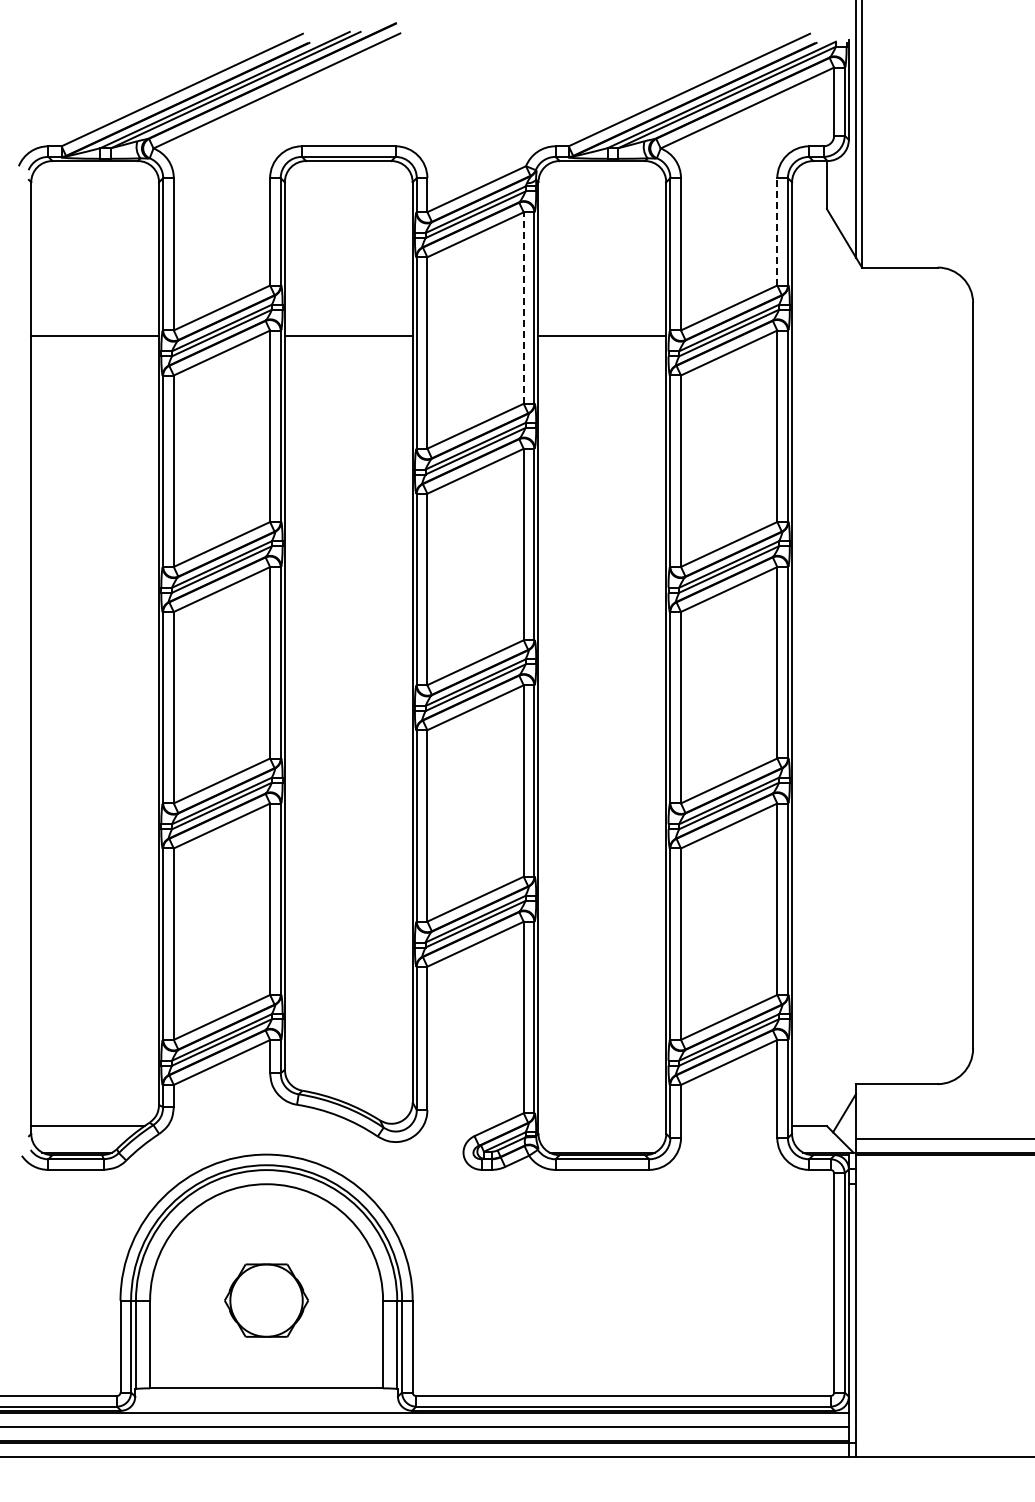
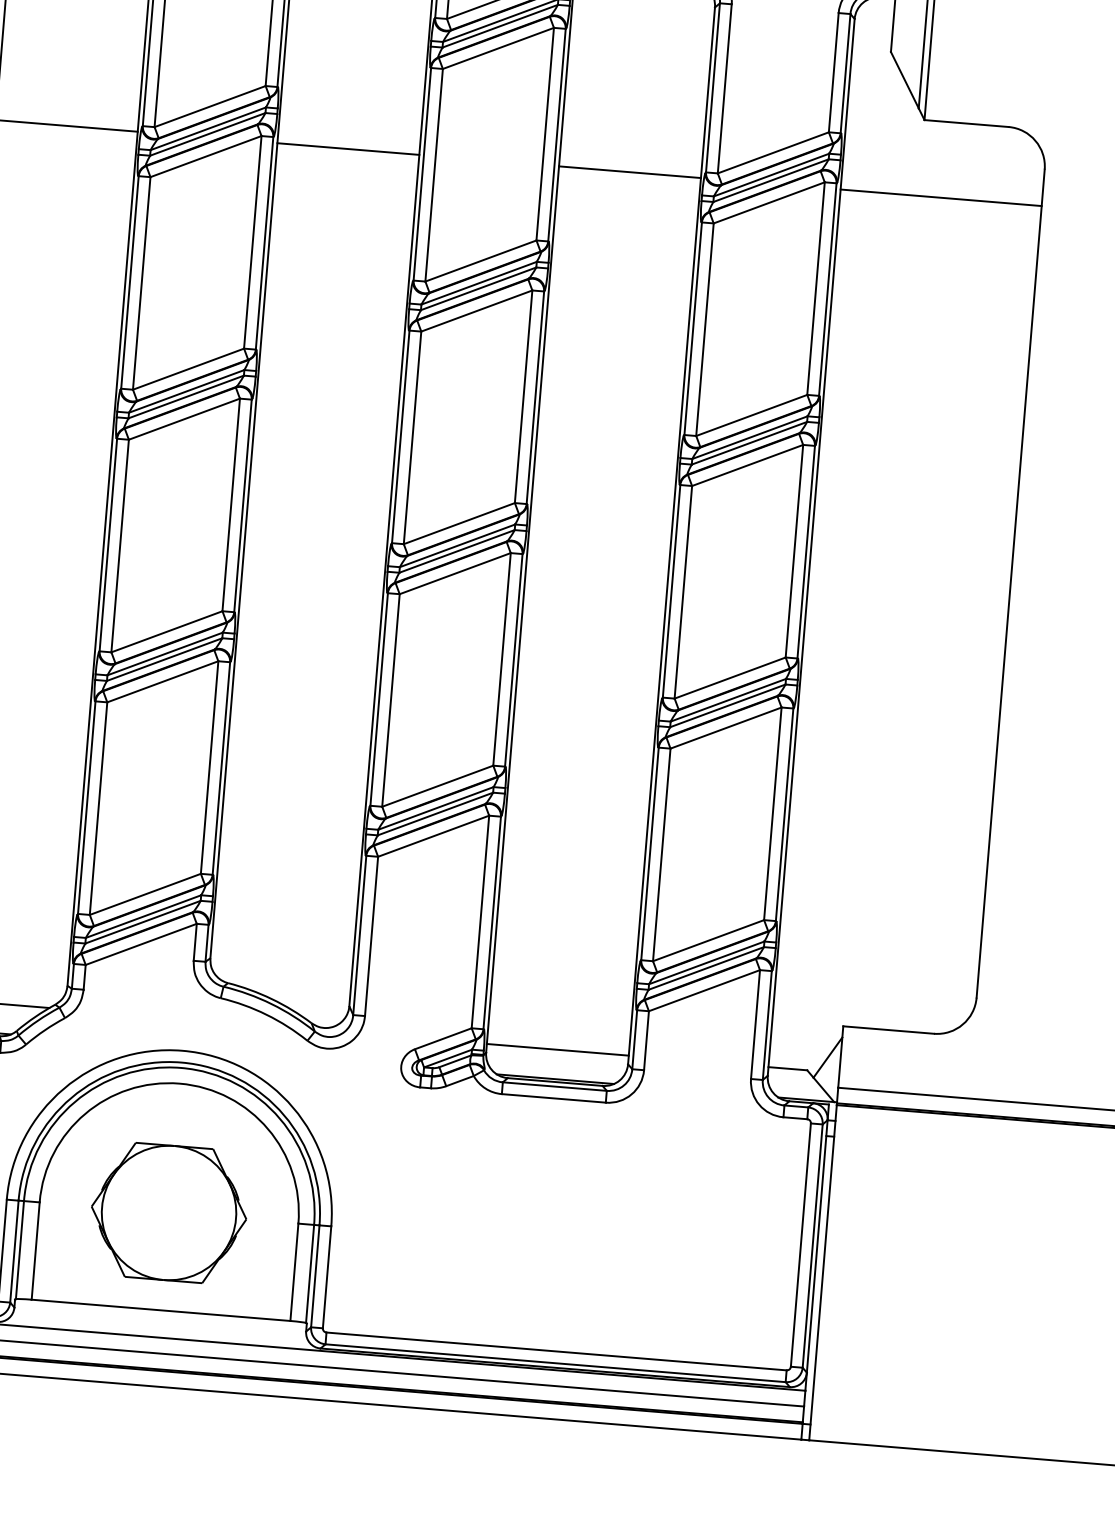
line: (777, 231) -> (834, 72), dashed -> solid
line: (523, 308) -> (544, 134), dashed -> solid
line: (882, 335) -> (941, 197), added
line: (602, 1126) -> (557, 1050), added
part: (266, 1300) -> (168, 1212), size x1.67

